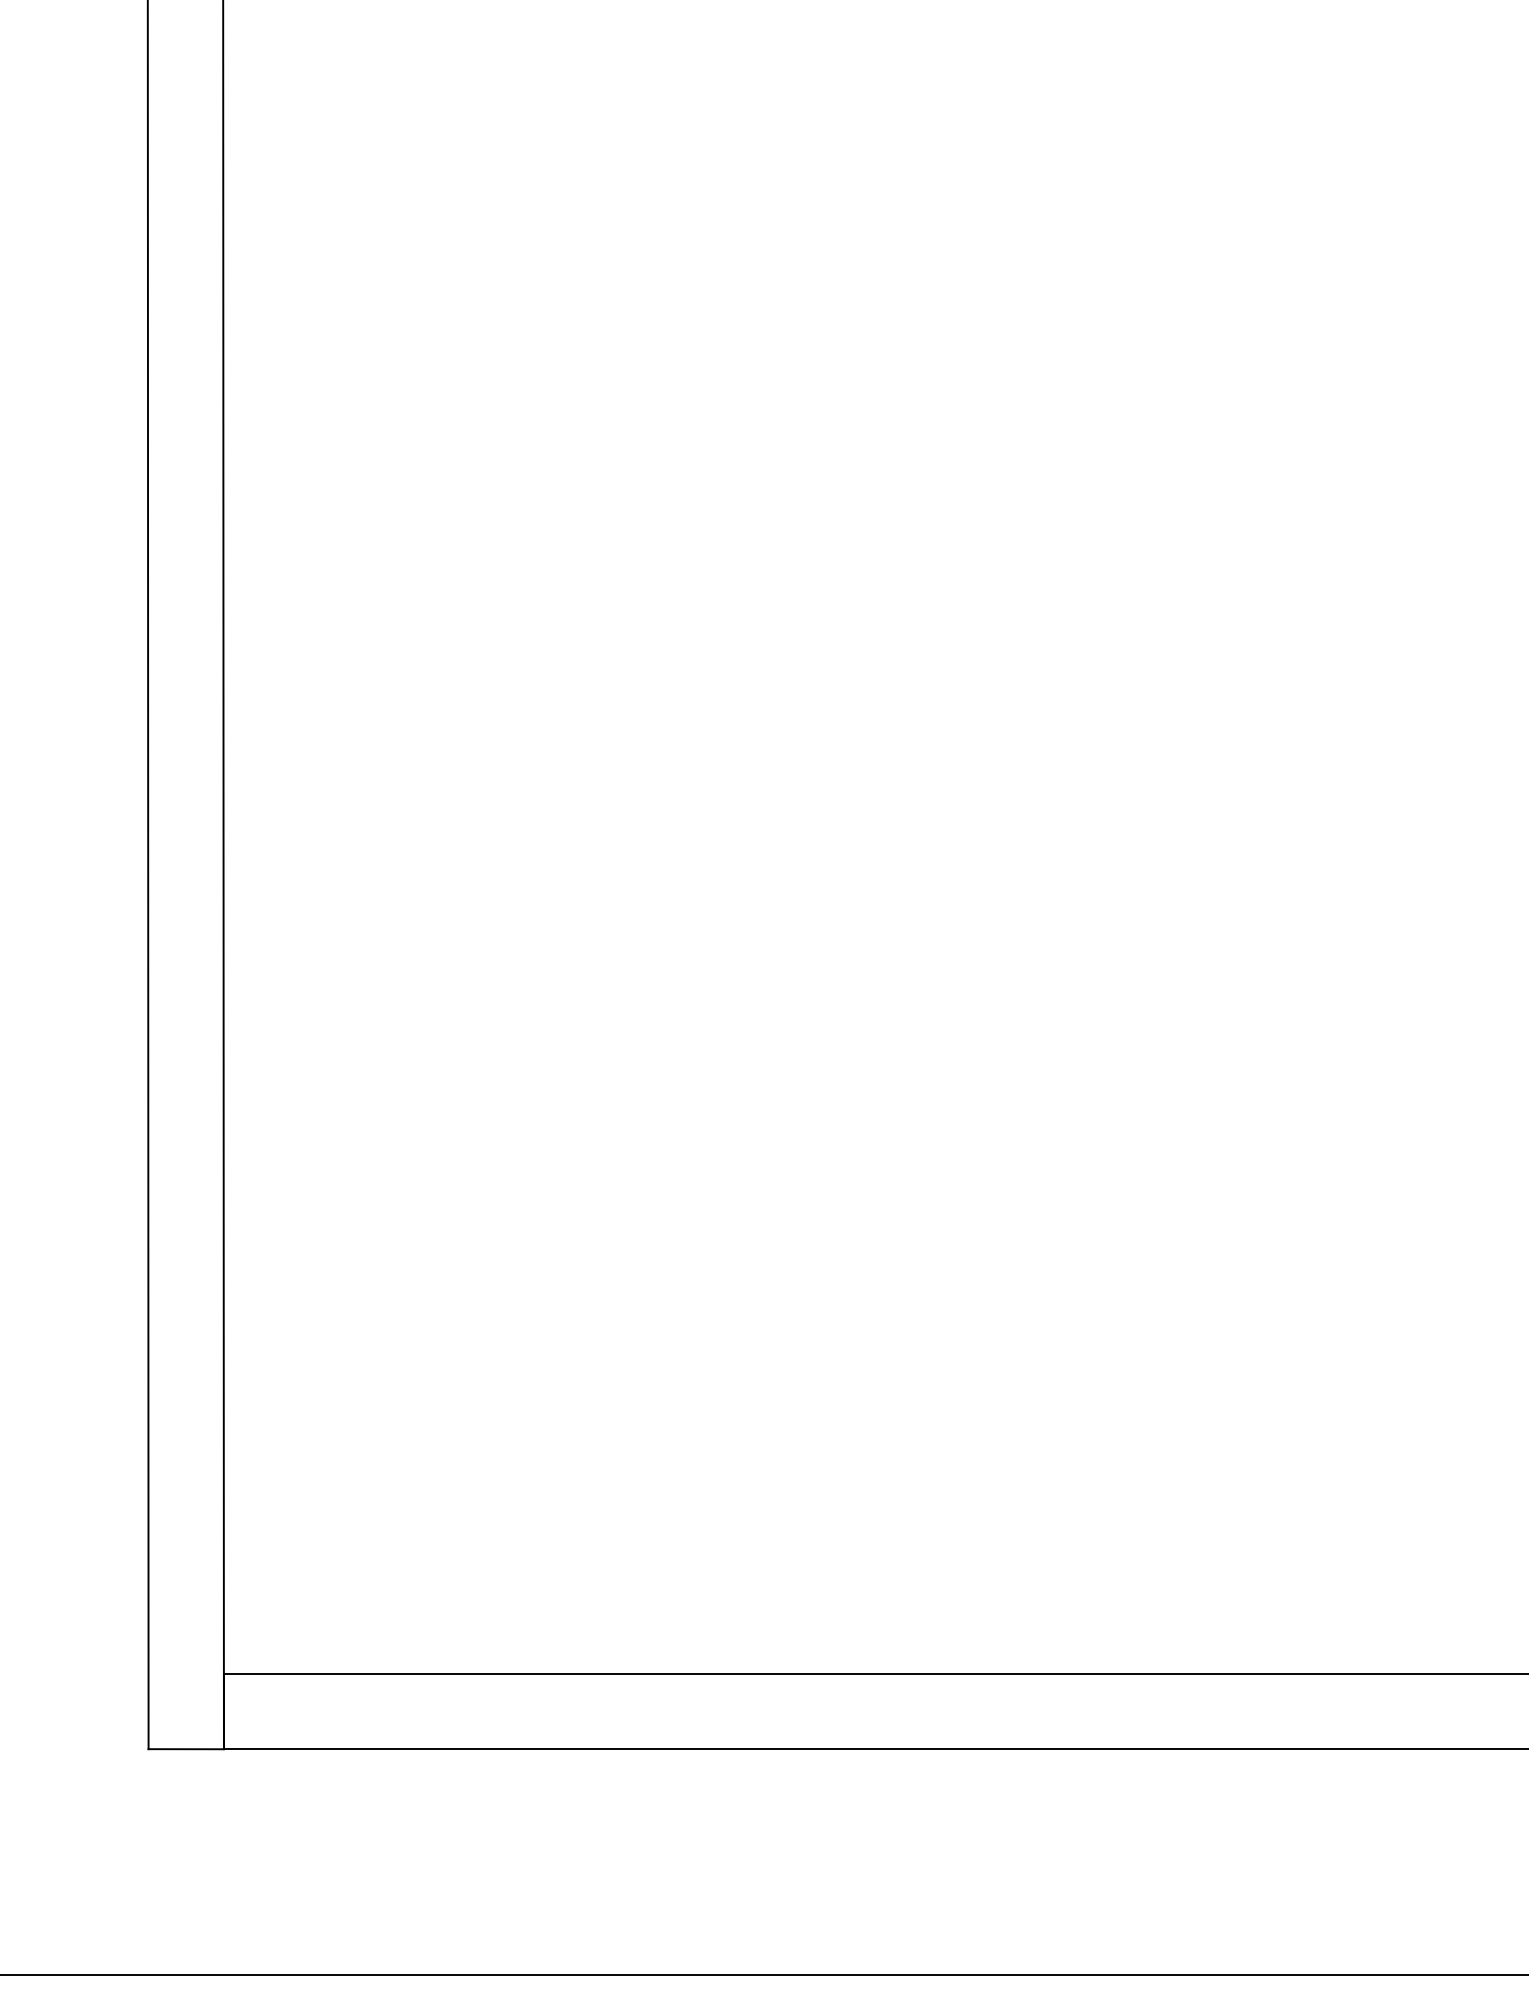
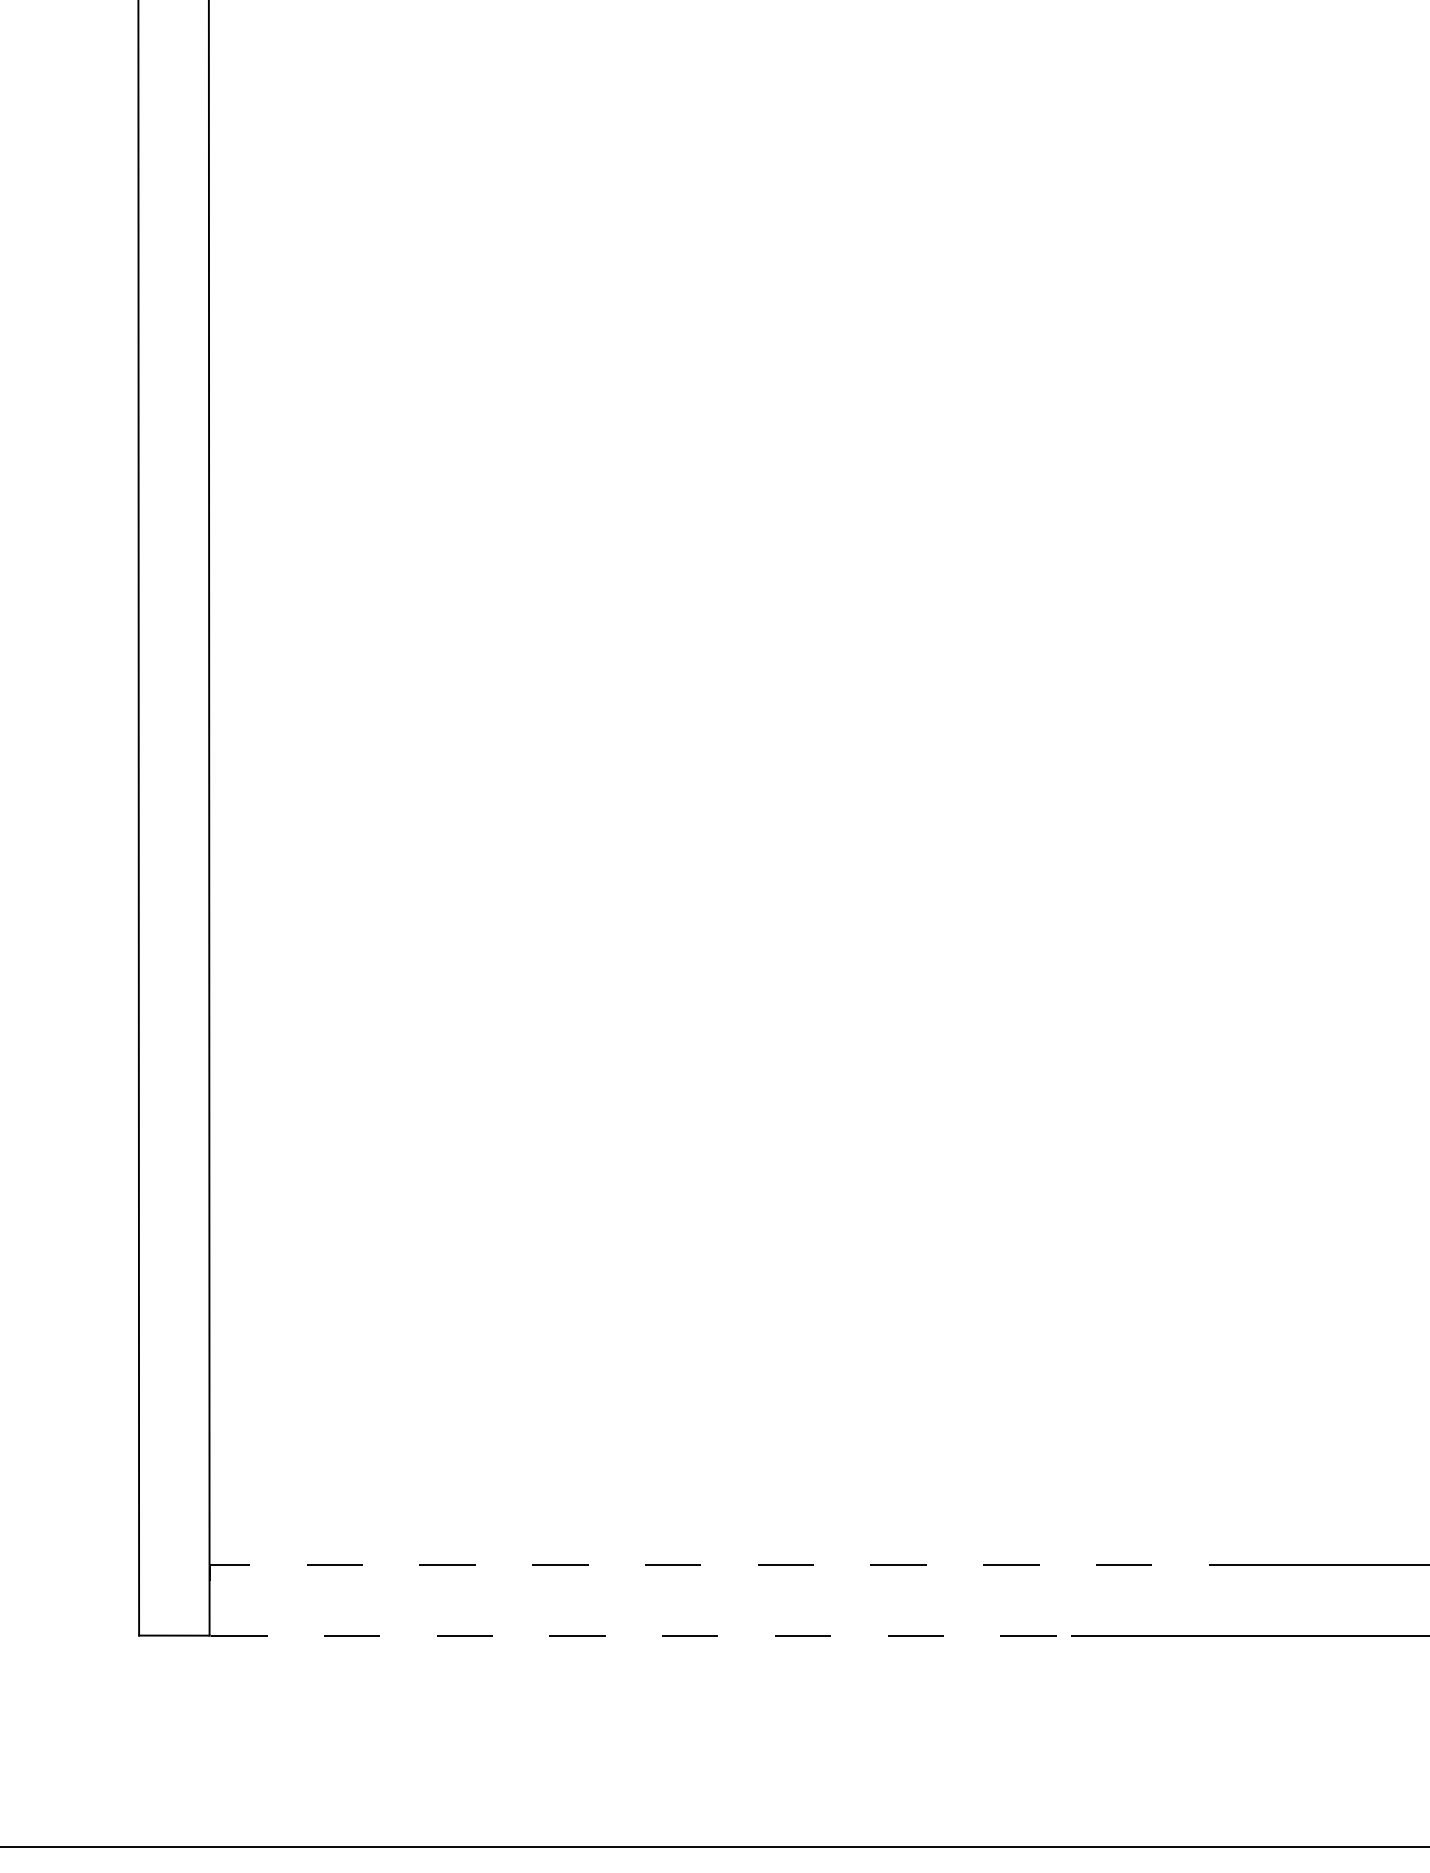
line: (287, 1673) -> (269, 1564), solid -> dashed

